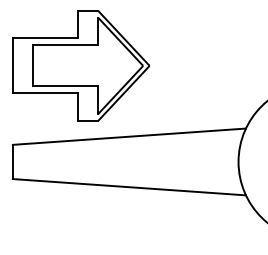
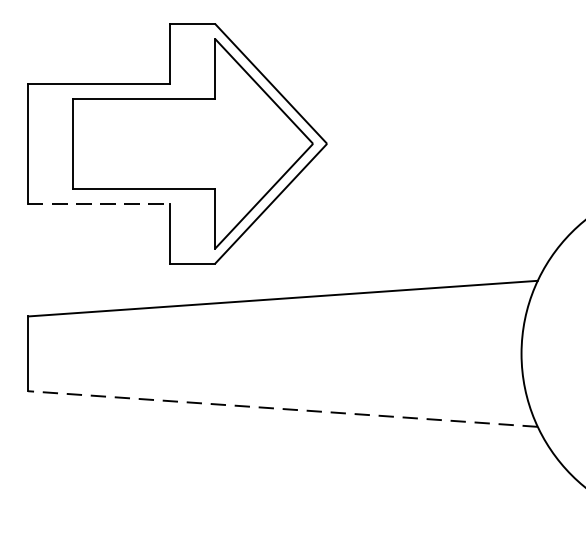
line: (45, 93) -> (99, 204), solid -> dashed
line: (129, 187) -> (283, 409), solid -> dashed

